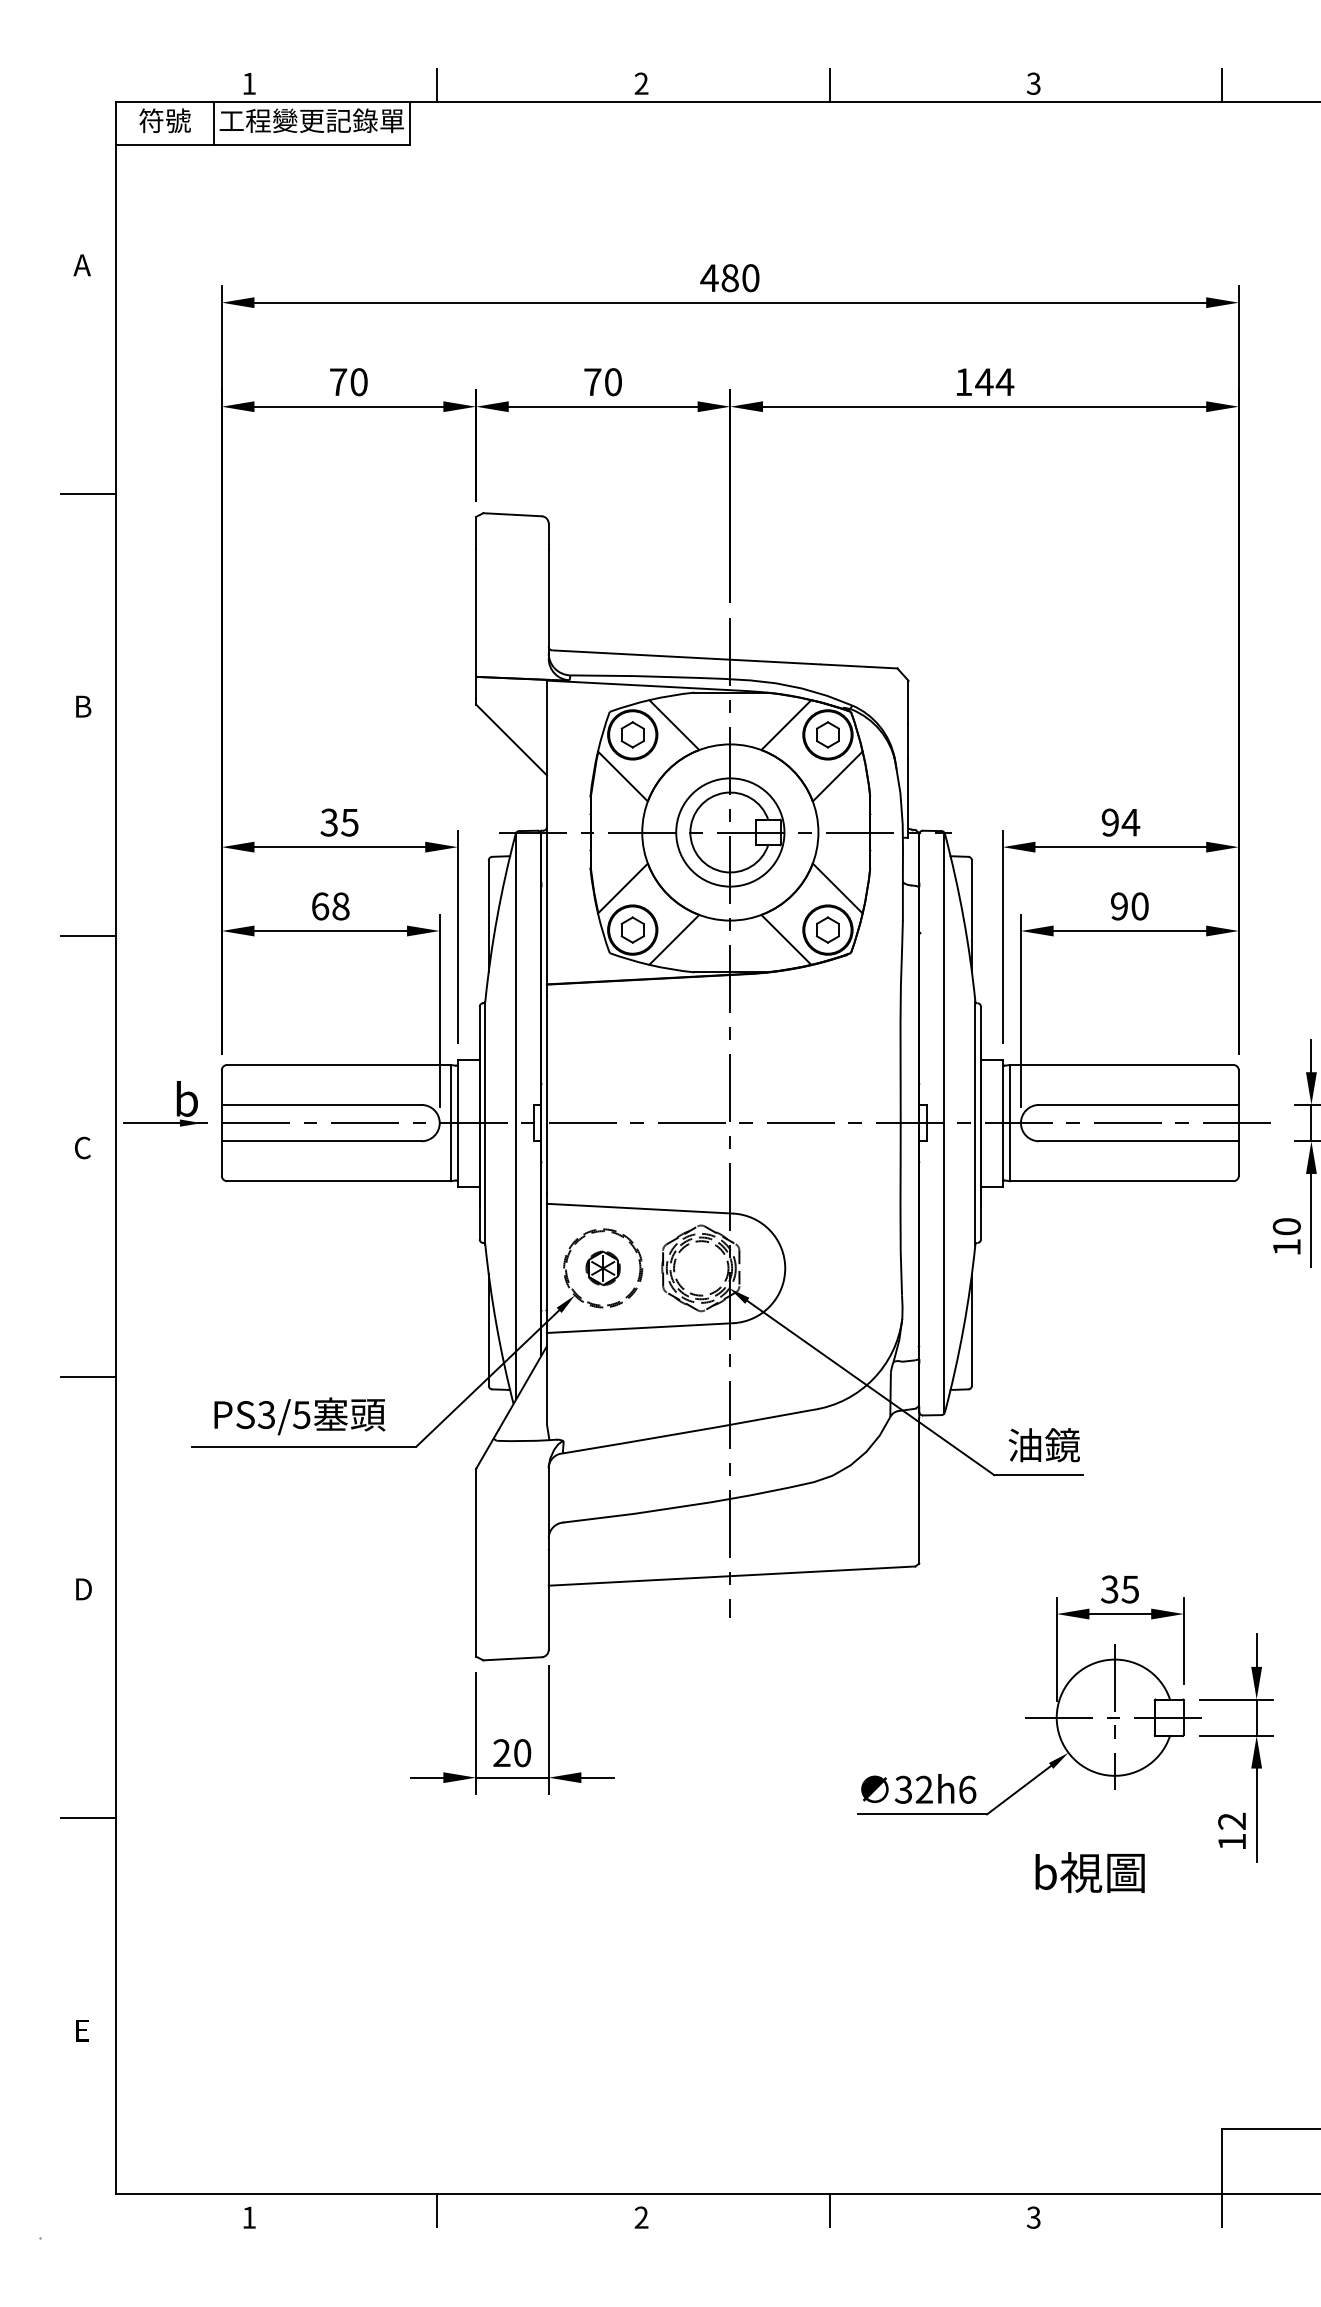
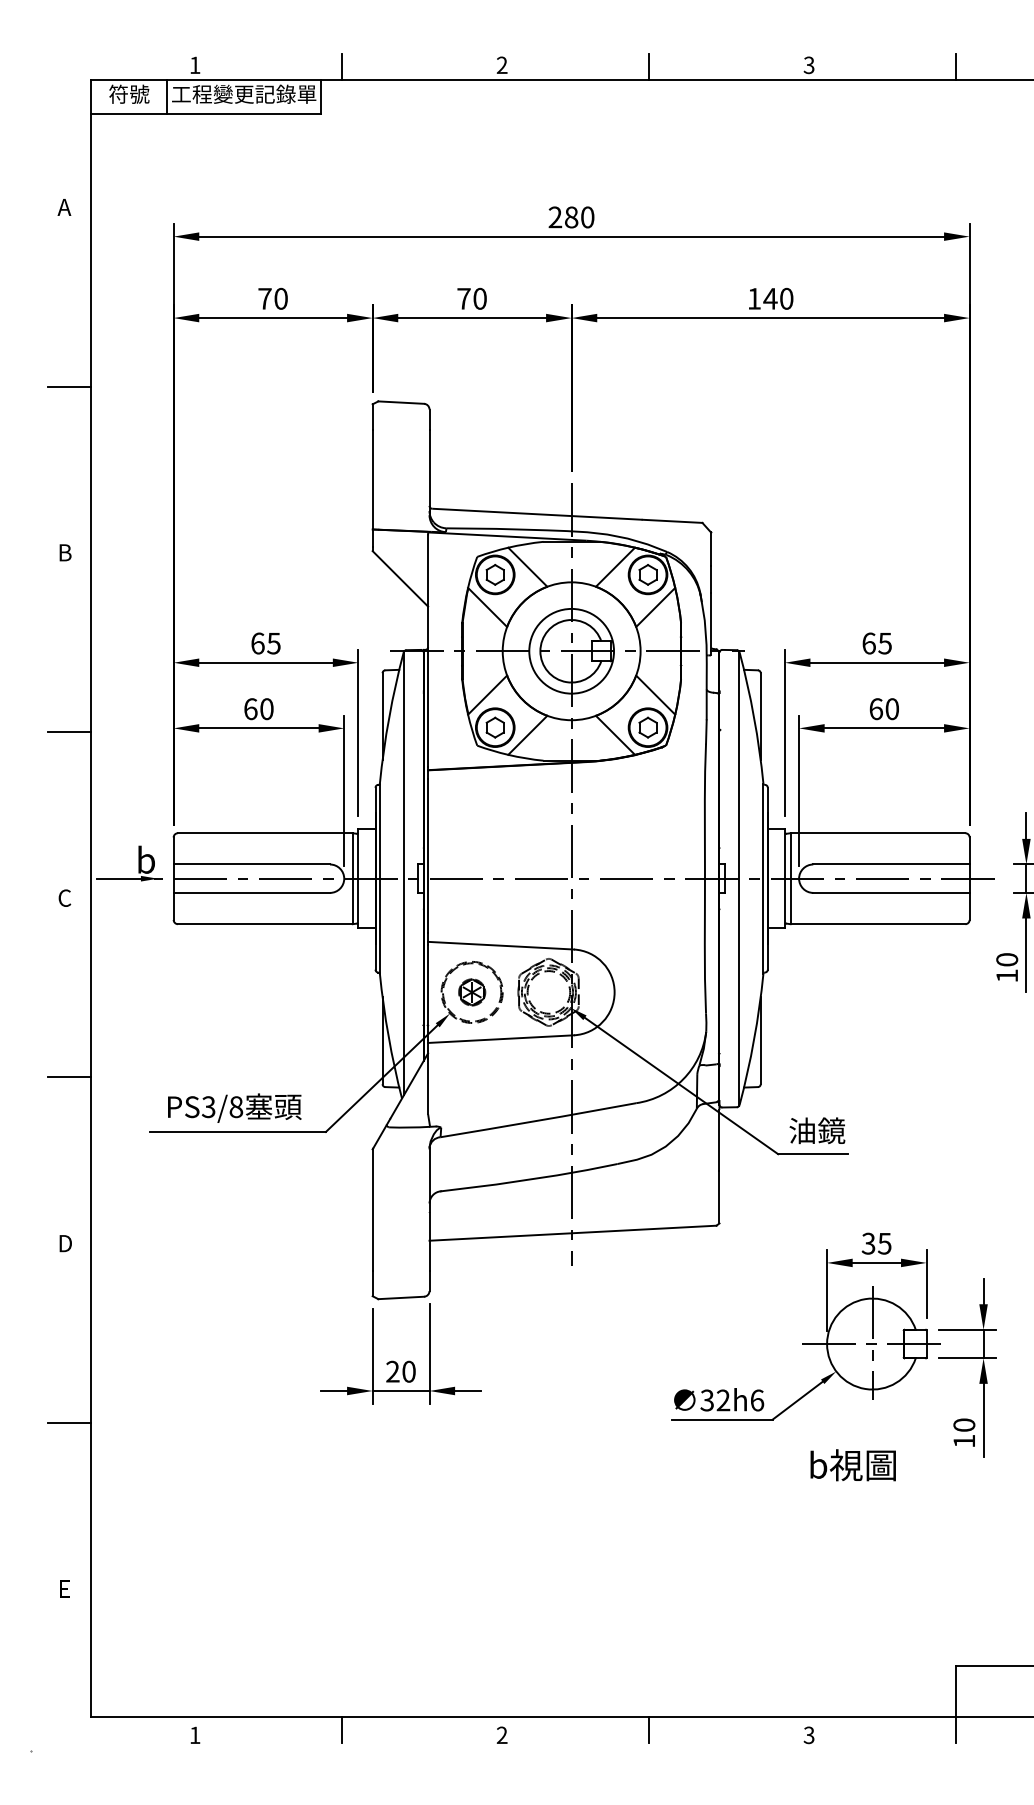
text: (709, 277) -> (555, 216), 480 -> 280
text: (1004, 382) -> (786, 299), 144 -> 140
text: (329, 822) -> (257, 643), 35 -> 65
text: (1120, 822) -> (876, 643), 94 -> 65
text: (340, 906) -> (266, 709), 68 -> 60
text: (1119, 906) -> (876, 709), 90 -> 60
text: (301, 1414) -> (236, 1106), PS3/5 -> PS3/8
text: (1232, 1820) -> (964, 1424), 12 -> 10

